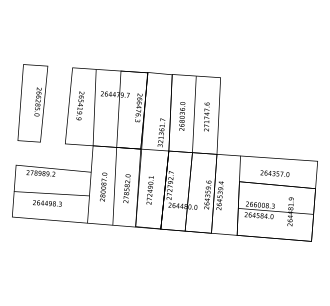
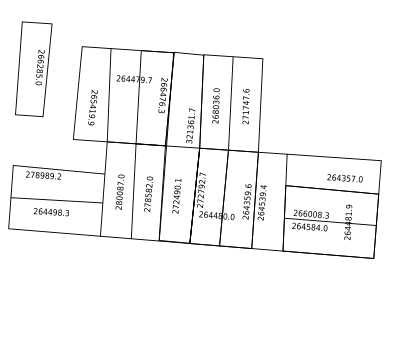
text: (32, 103) -> (33, 69), moved
text: (80, 105) -> (93, 107), moved
text: (274, 173) -> (344, 178), moved

